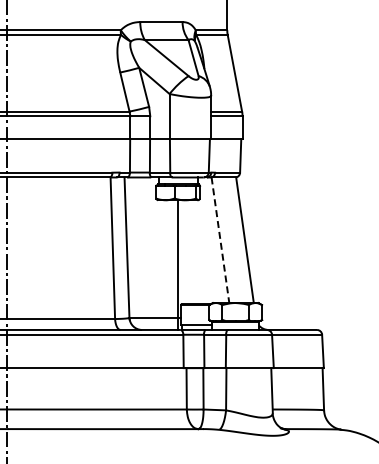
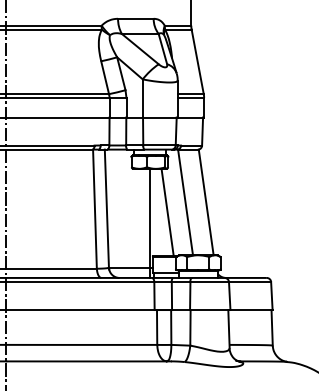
line: (220, 240) -> (185, 202), dashed -> solid
line: (198, 252) -> (167, 212), added

